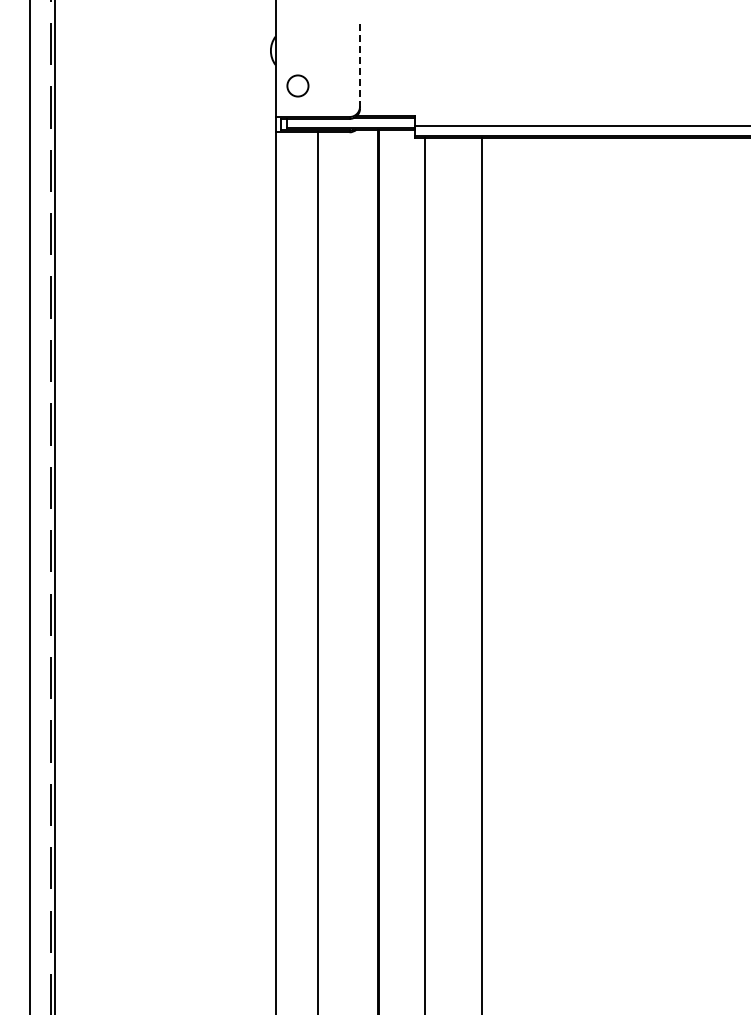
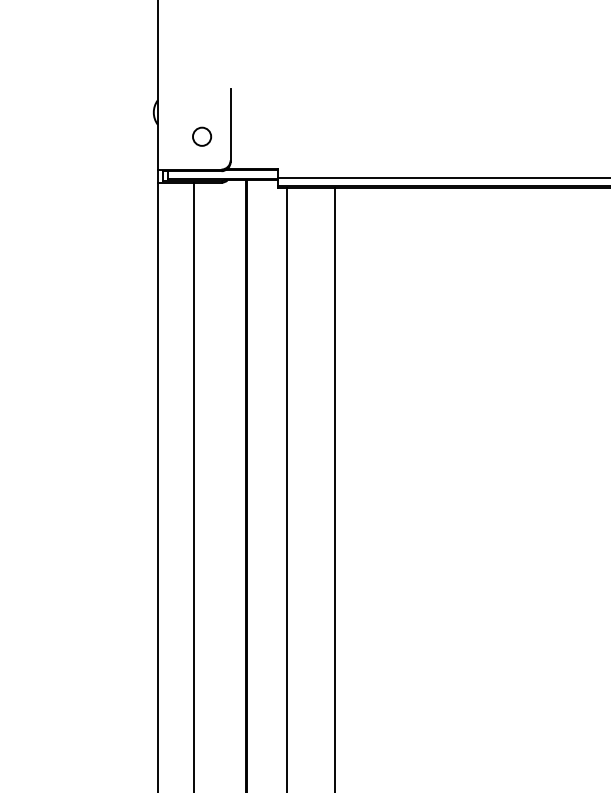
line: (360, 65) -> (230, 125), dashed -> solid
circle: (297, 85) -> (201, 136), moved

